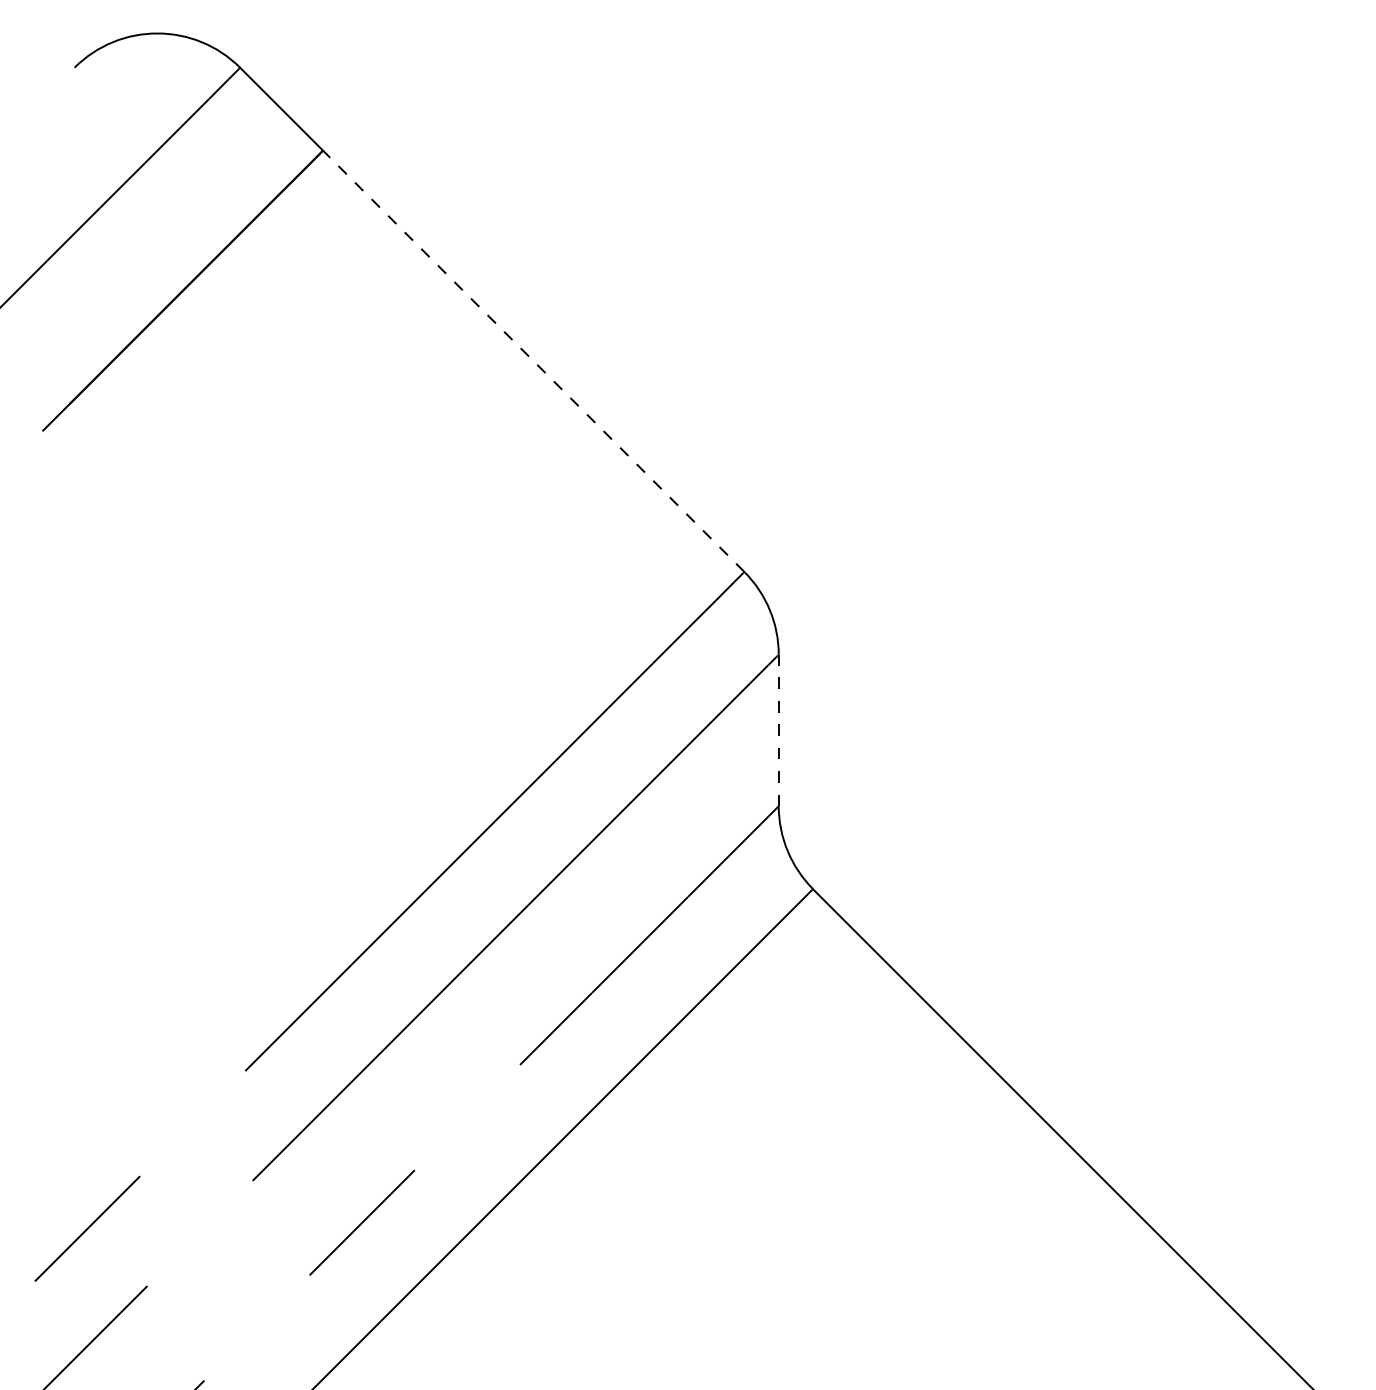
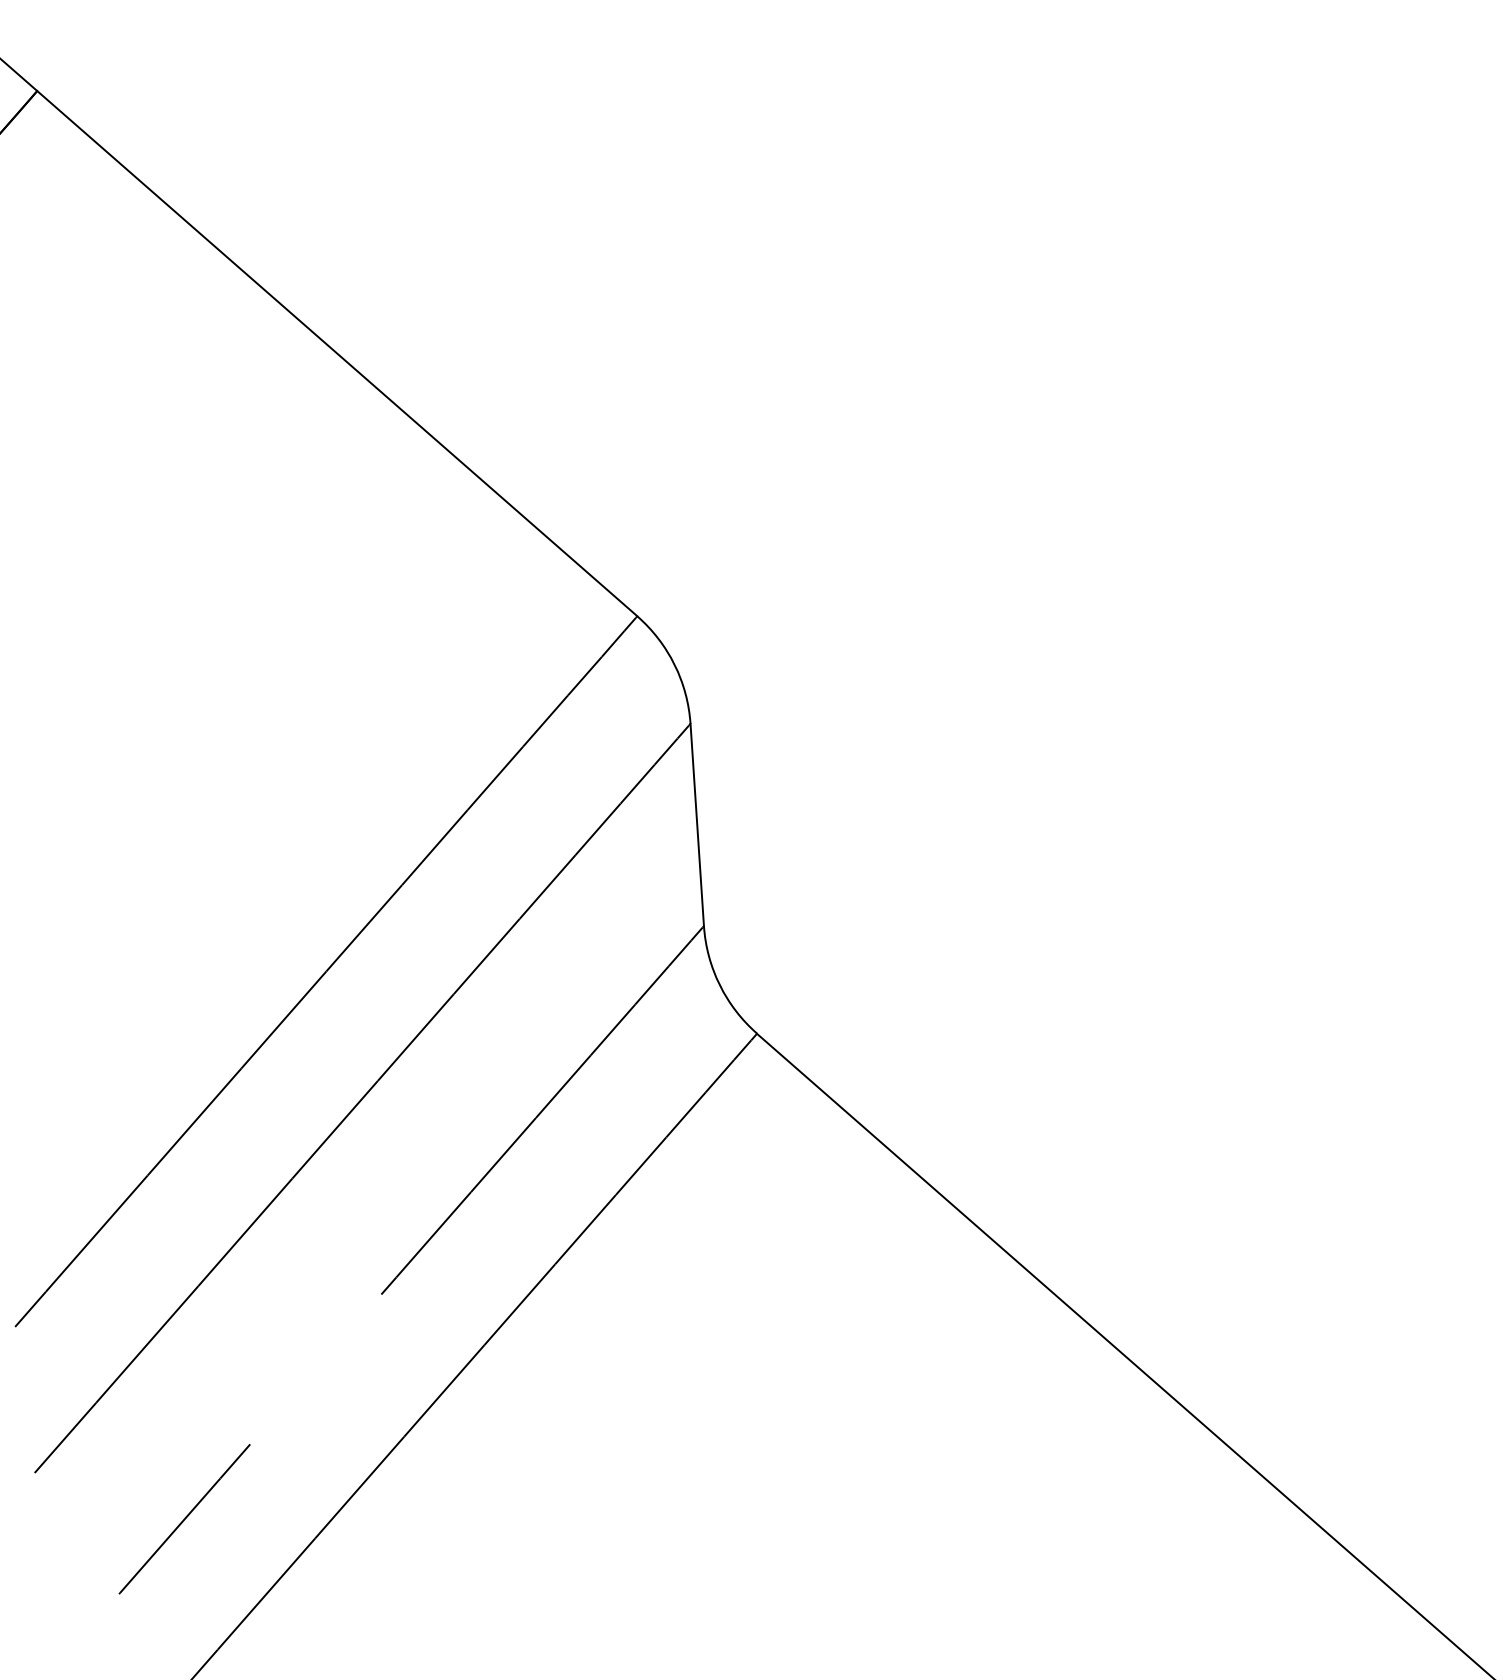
line: (533, 361) -> (337, 353), dashed -> solid
line: (778, 730) -> (696, 824), dashed -> solid

